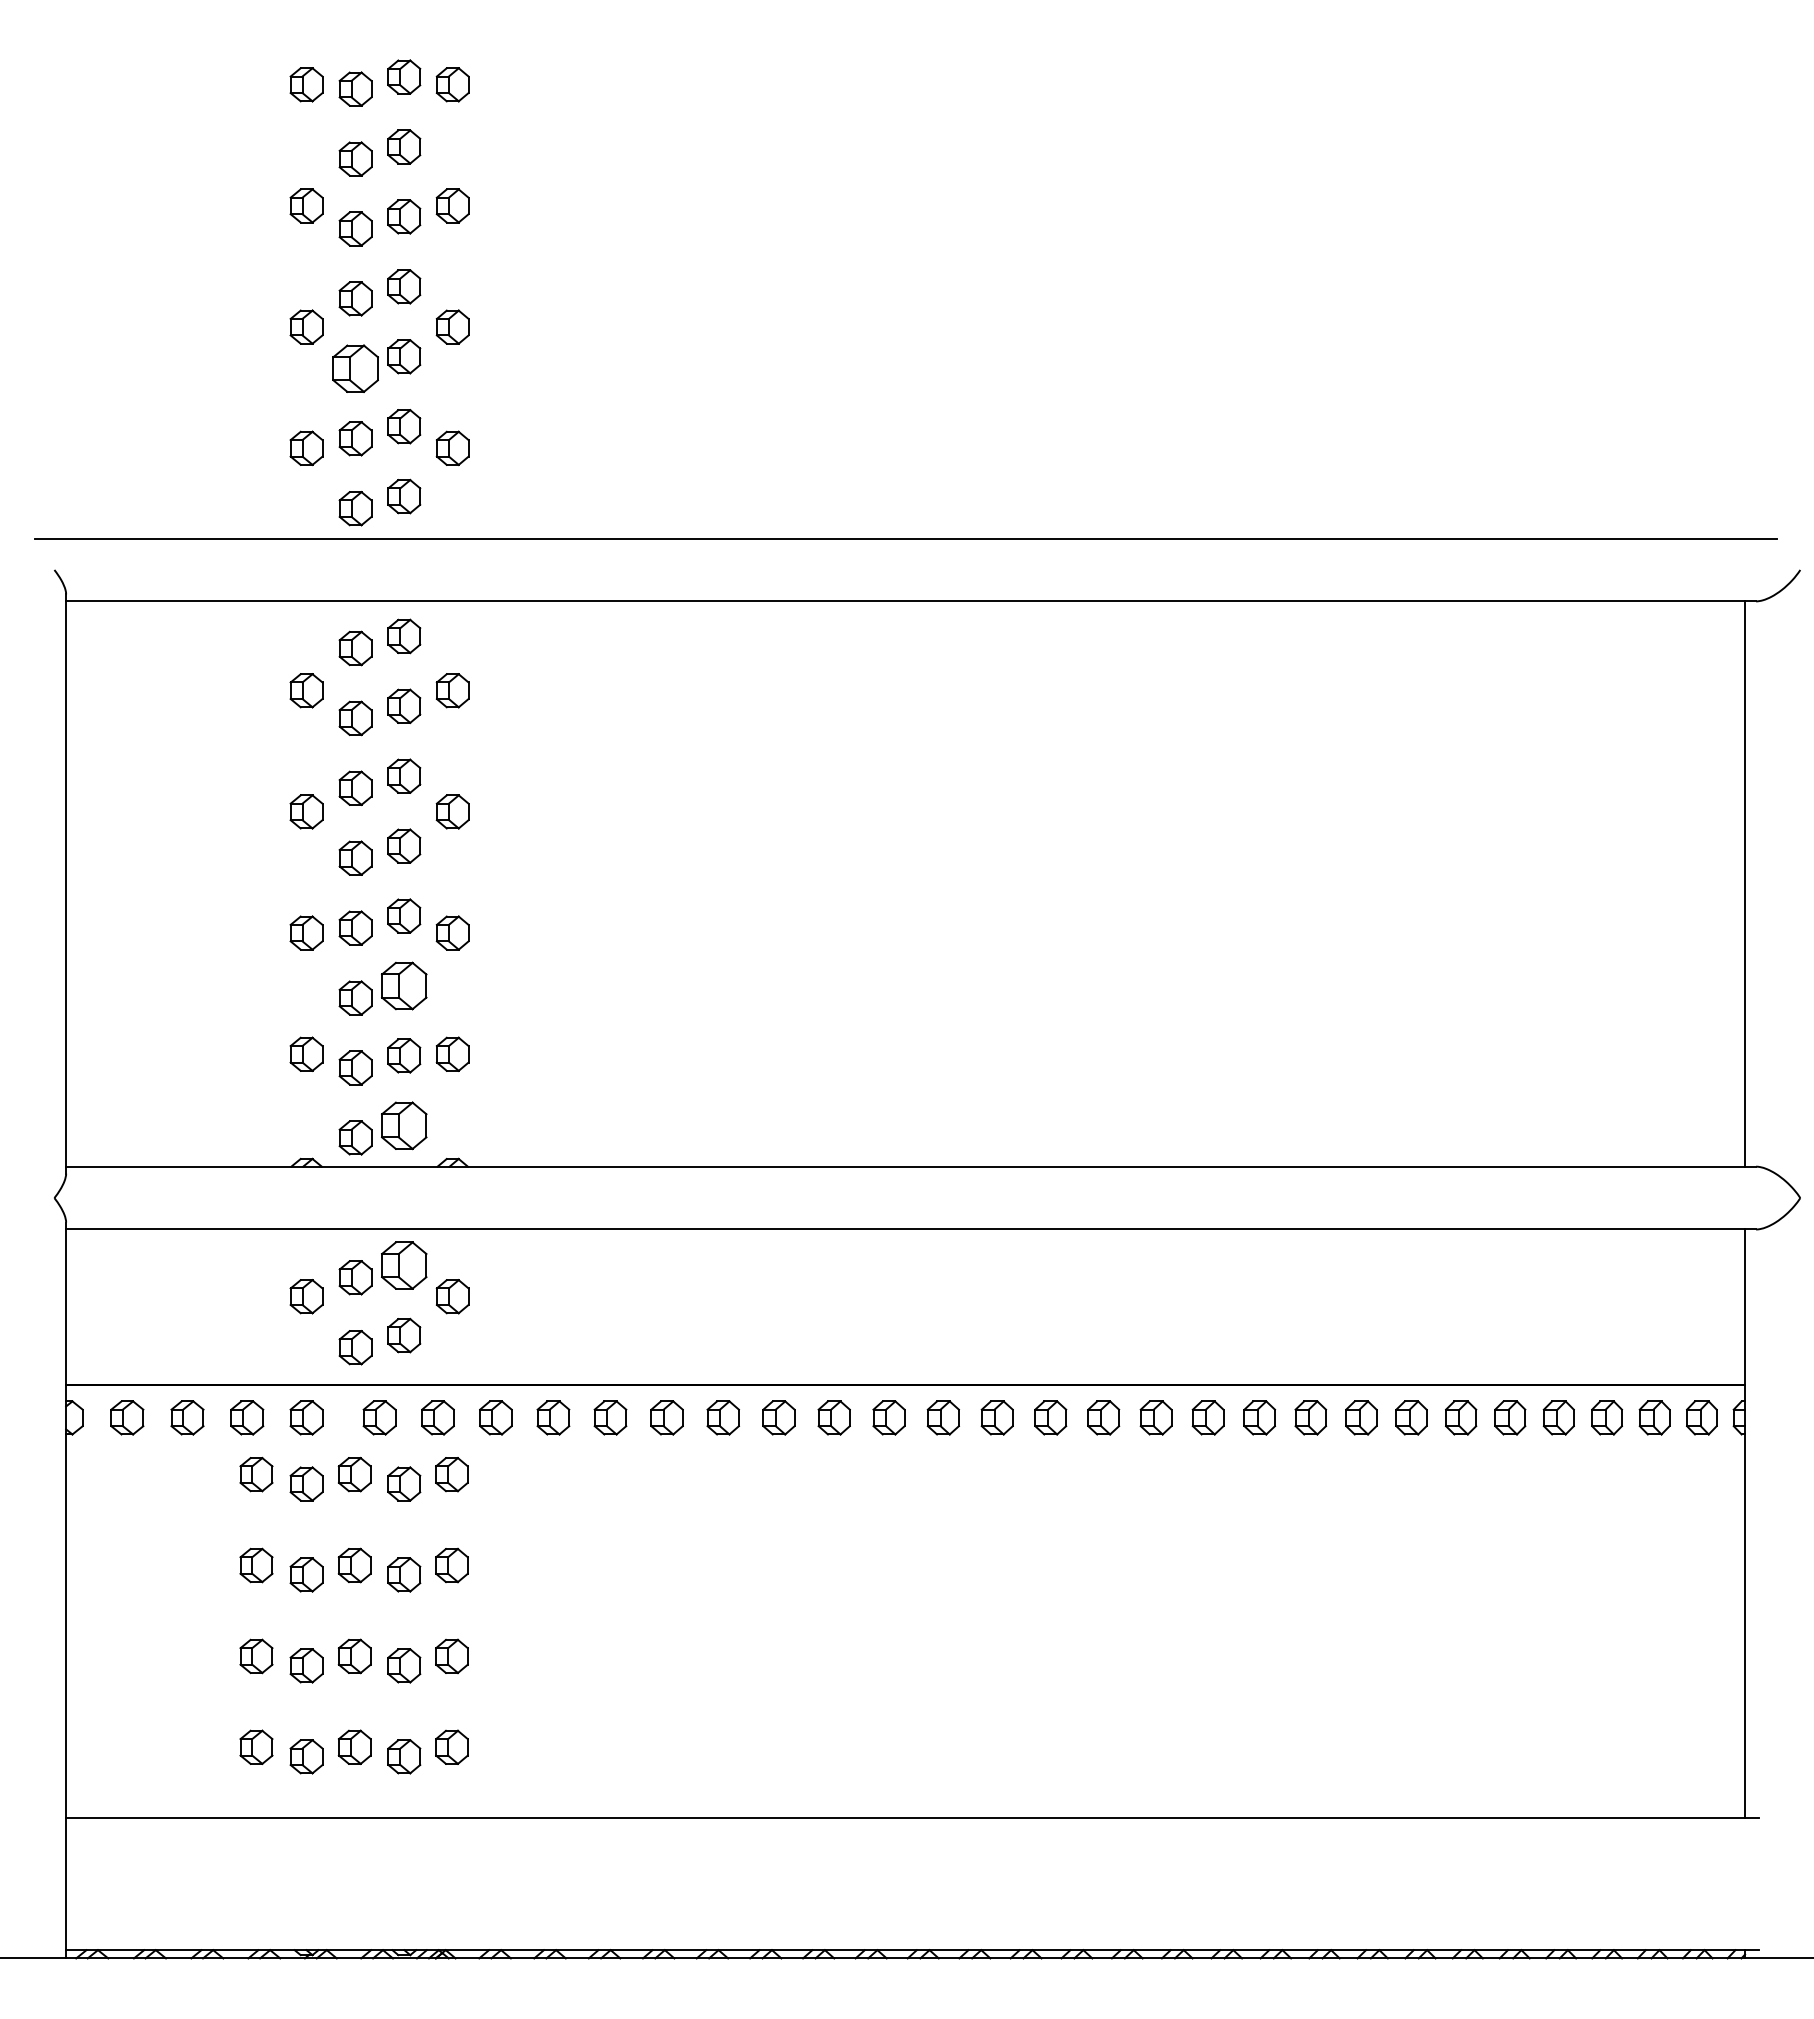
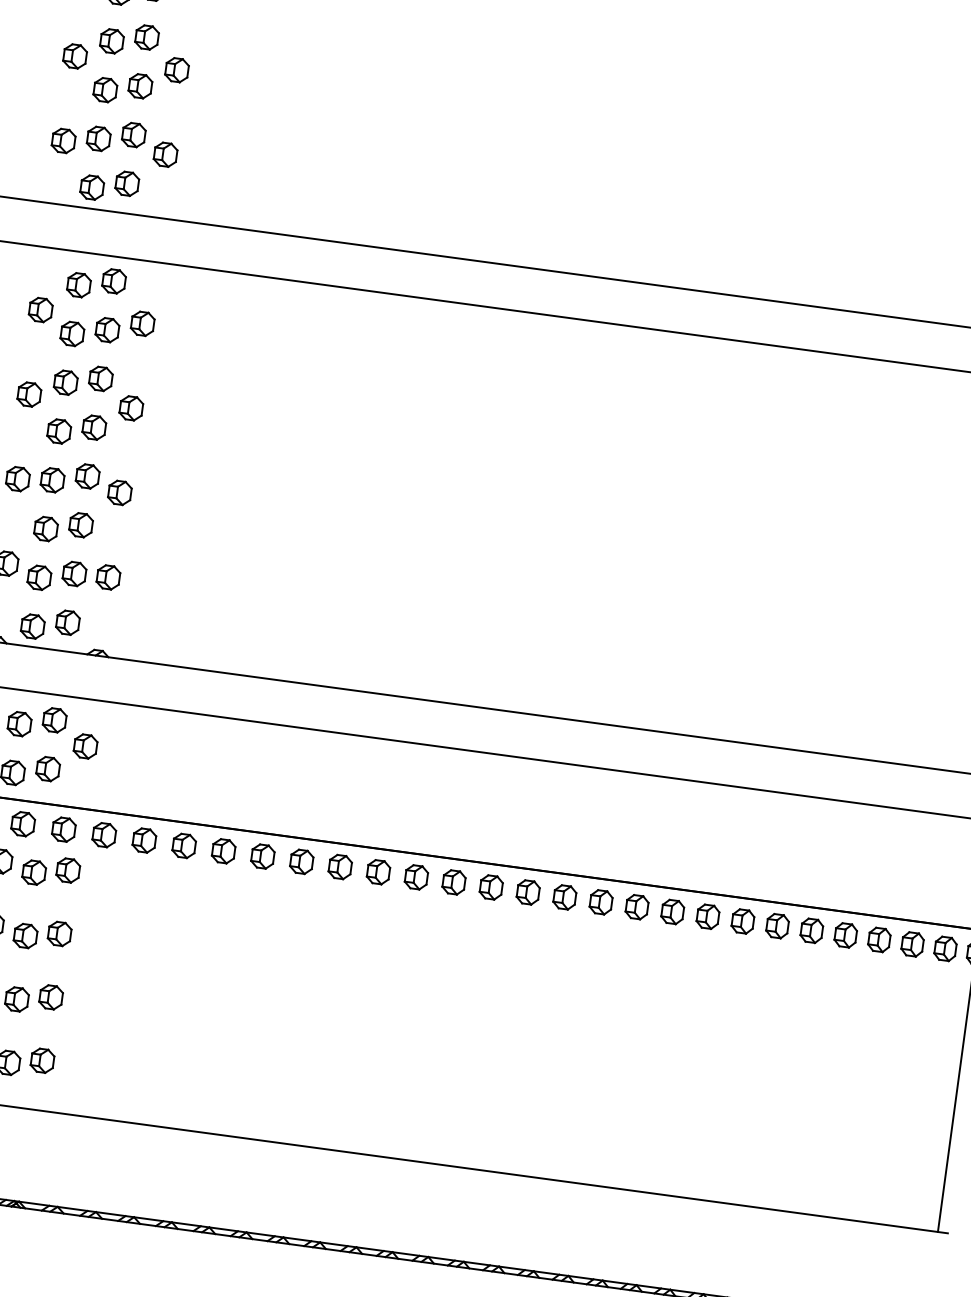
part: (355, 368) -> (105, 89), size x0.71
part: (404, 985) -> (81, 524), size x0.71
part: (404, 1125) -> (68, 622), size x0.71
part: (404, 1265) -> (54, 720), size x0.71

